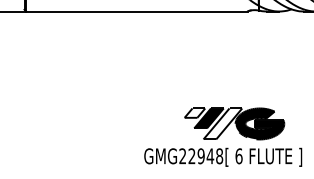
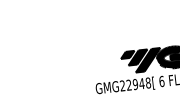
fill: (194, 112) -> (127, 54), added
fill: (222, 123) -> (147, 59), added

